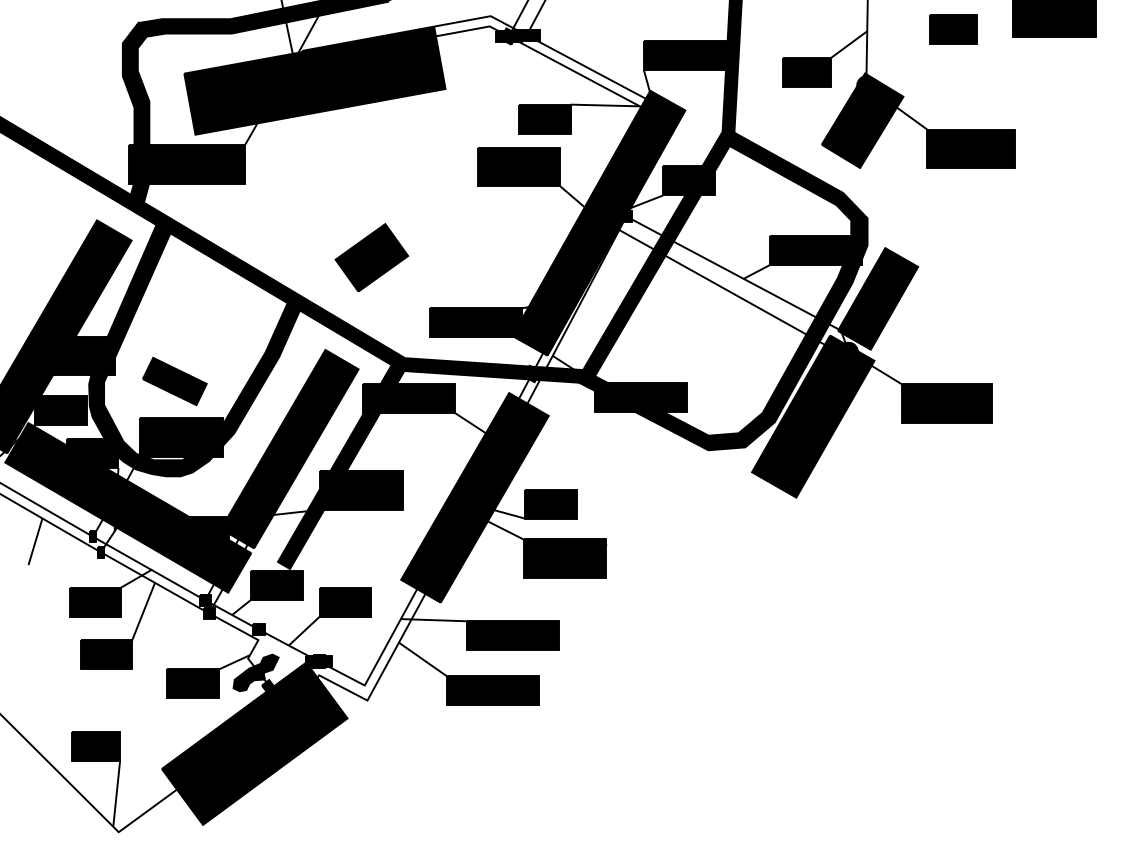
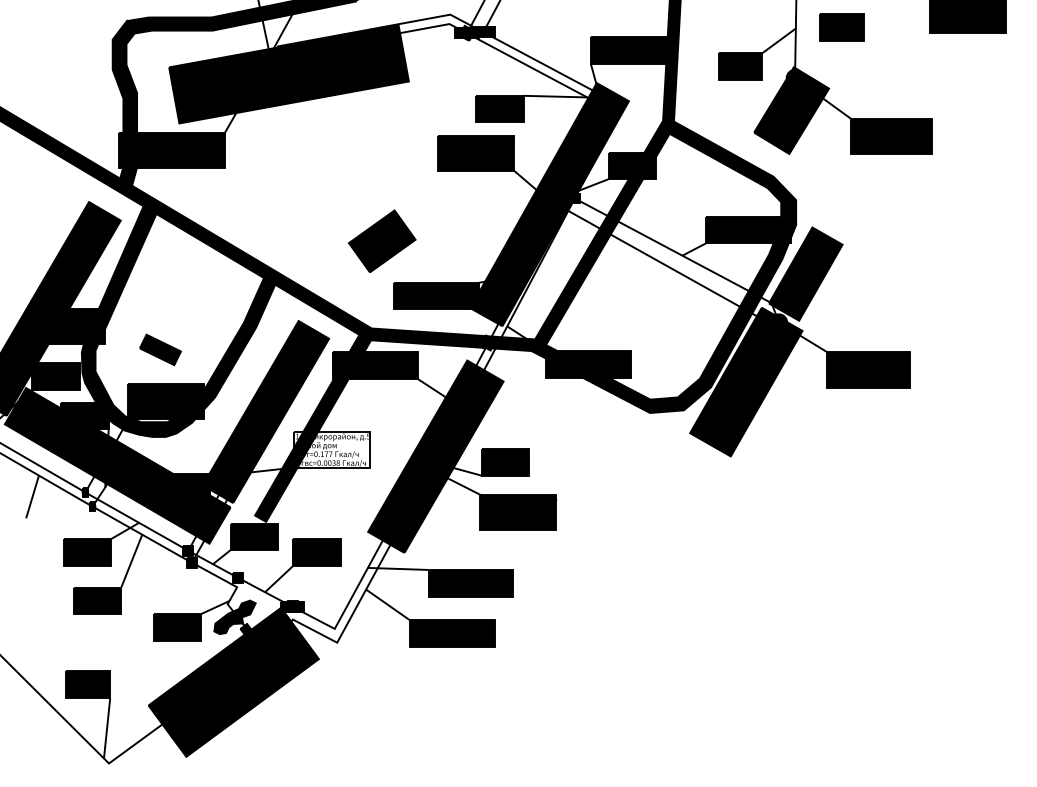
part: (952, 30) -> (841, 27), moved
part: (372, 256) -> (382, 240), moved
part: (174, 381) -> (160, 349), size x0.7
fill: (361, 490) -> (331, 449), removed

